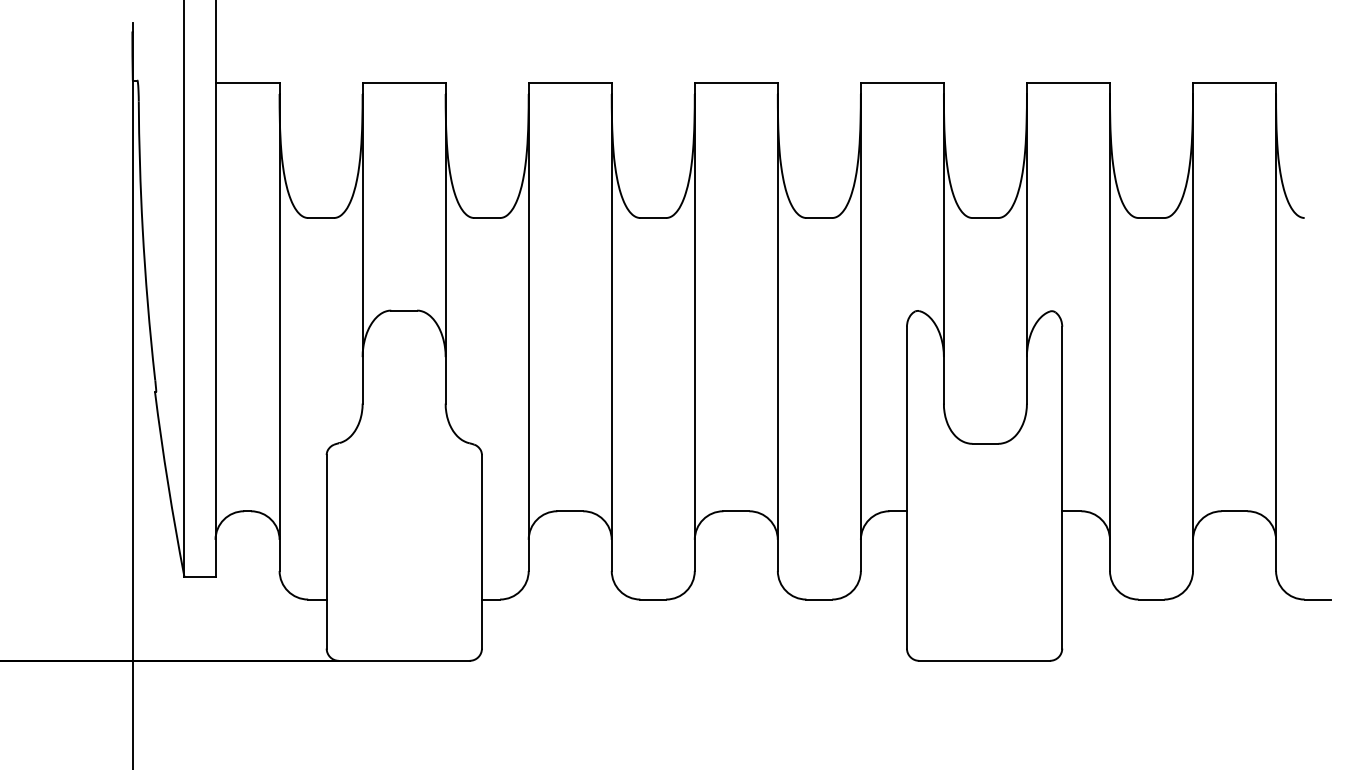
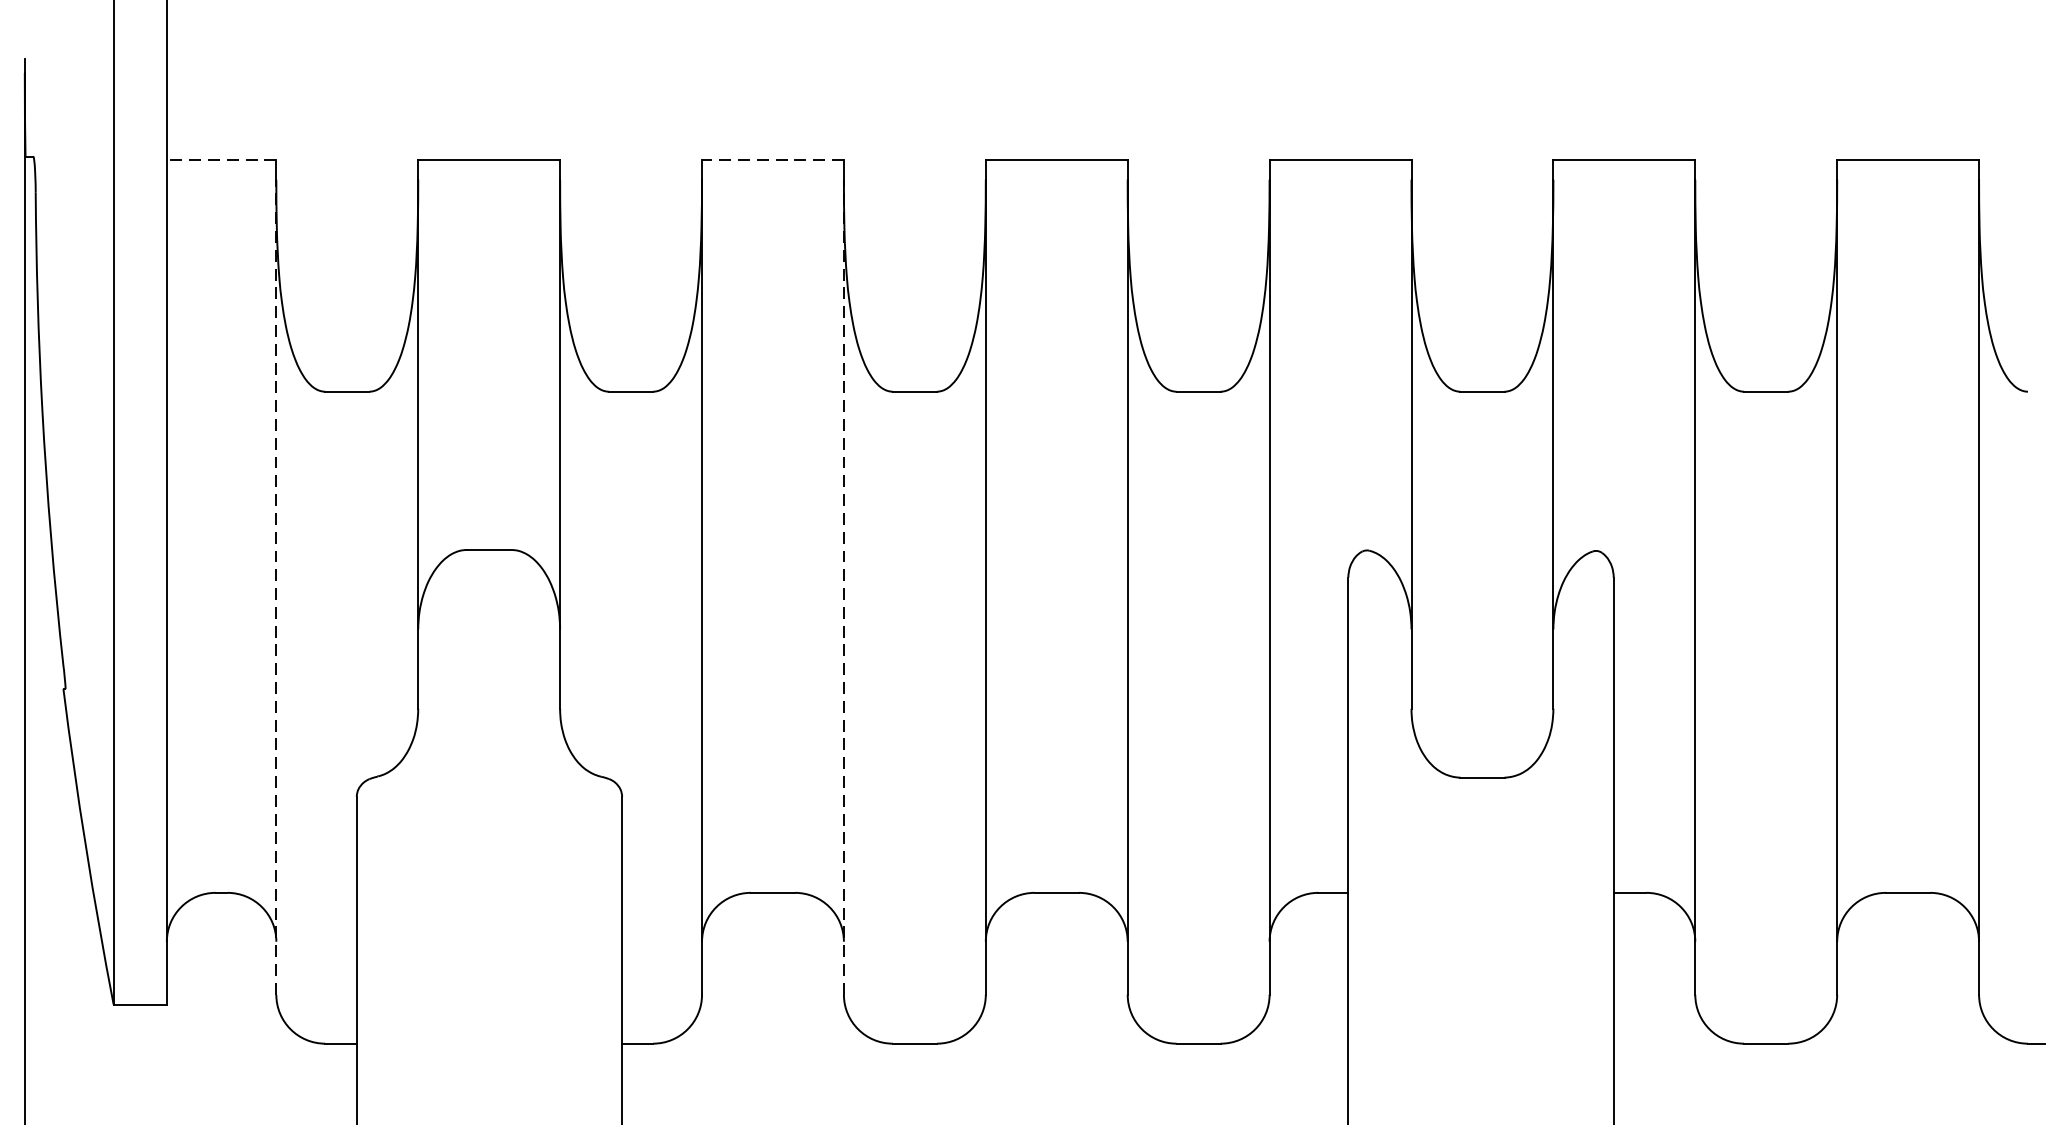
line: (247, 82) -> (221, 160), solid -> dashed
line: (570, 82) -> (773, 160), solid -> dashed
line: (279, 331) -> (276, 585), solid -> dashed
line: (611, 331) -> (843, 585), solid -> dashed

